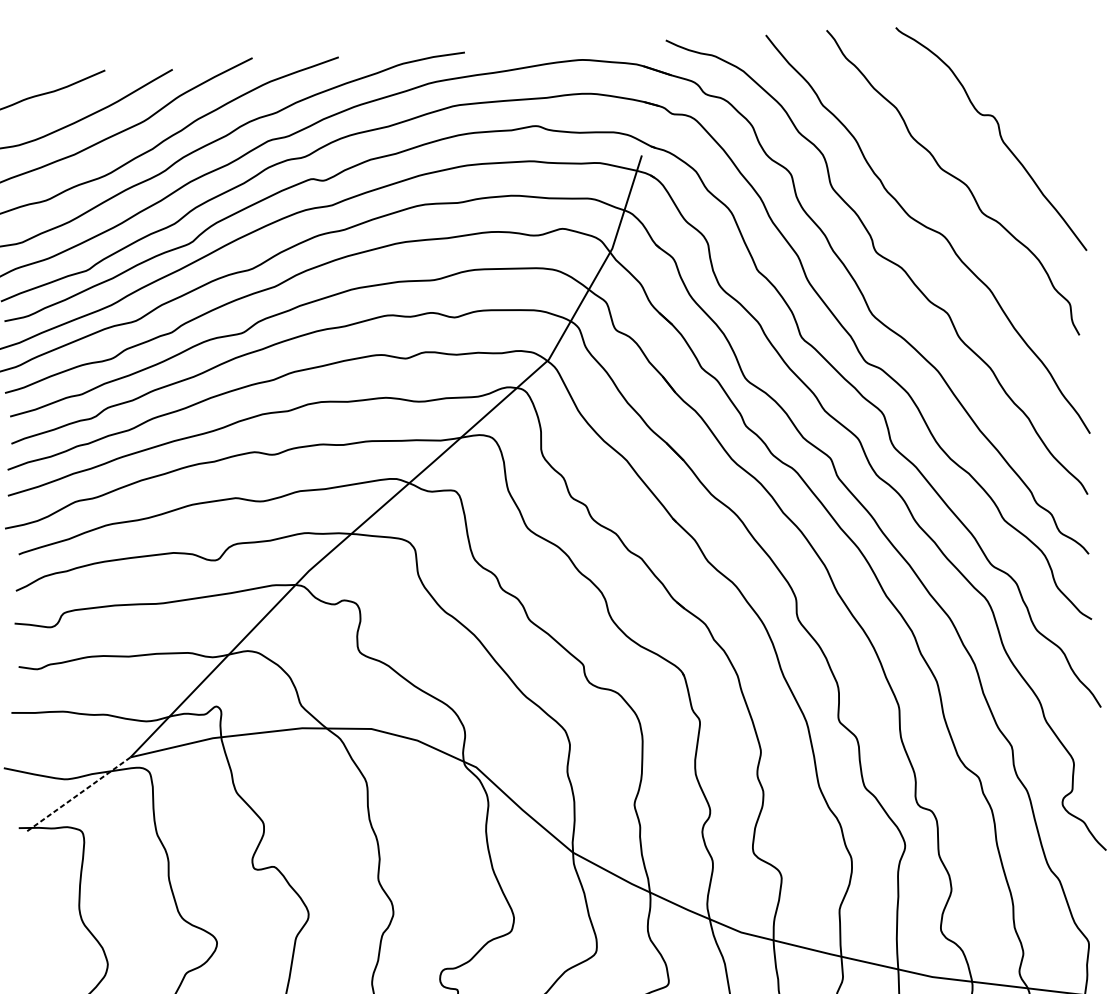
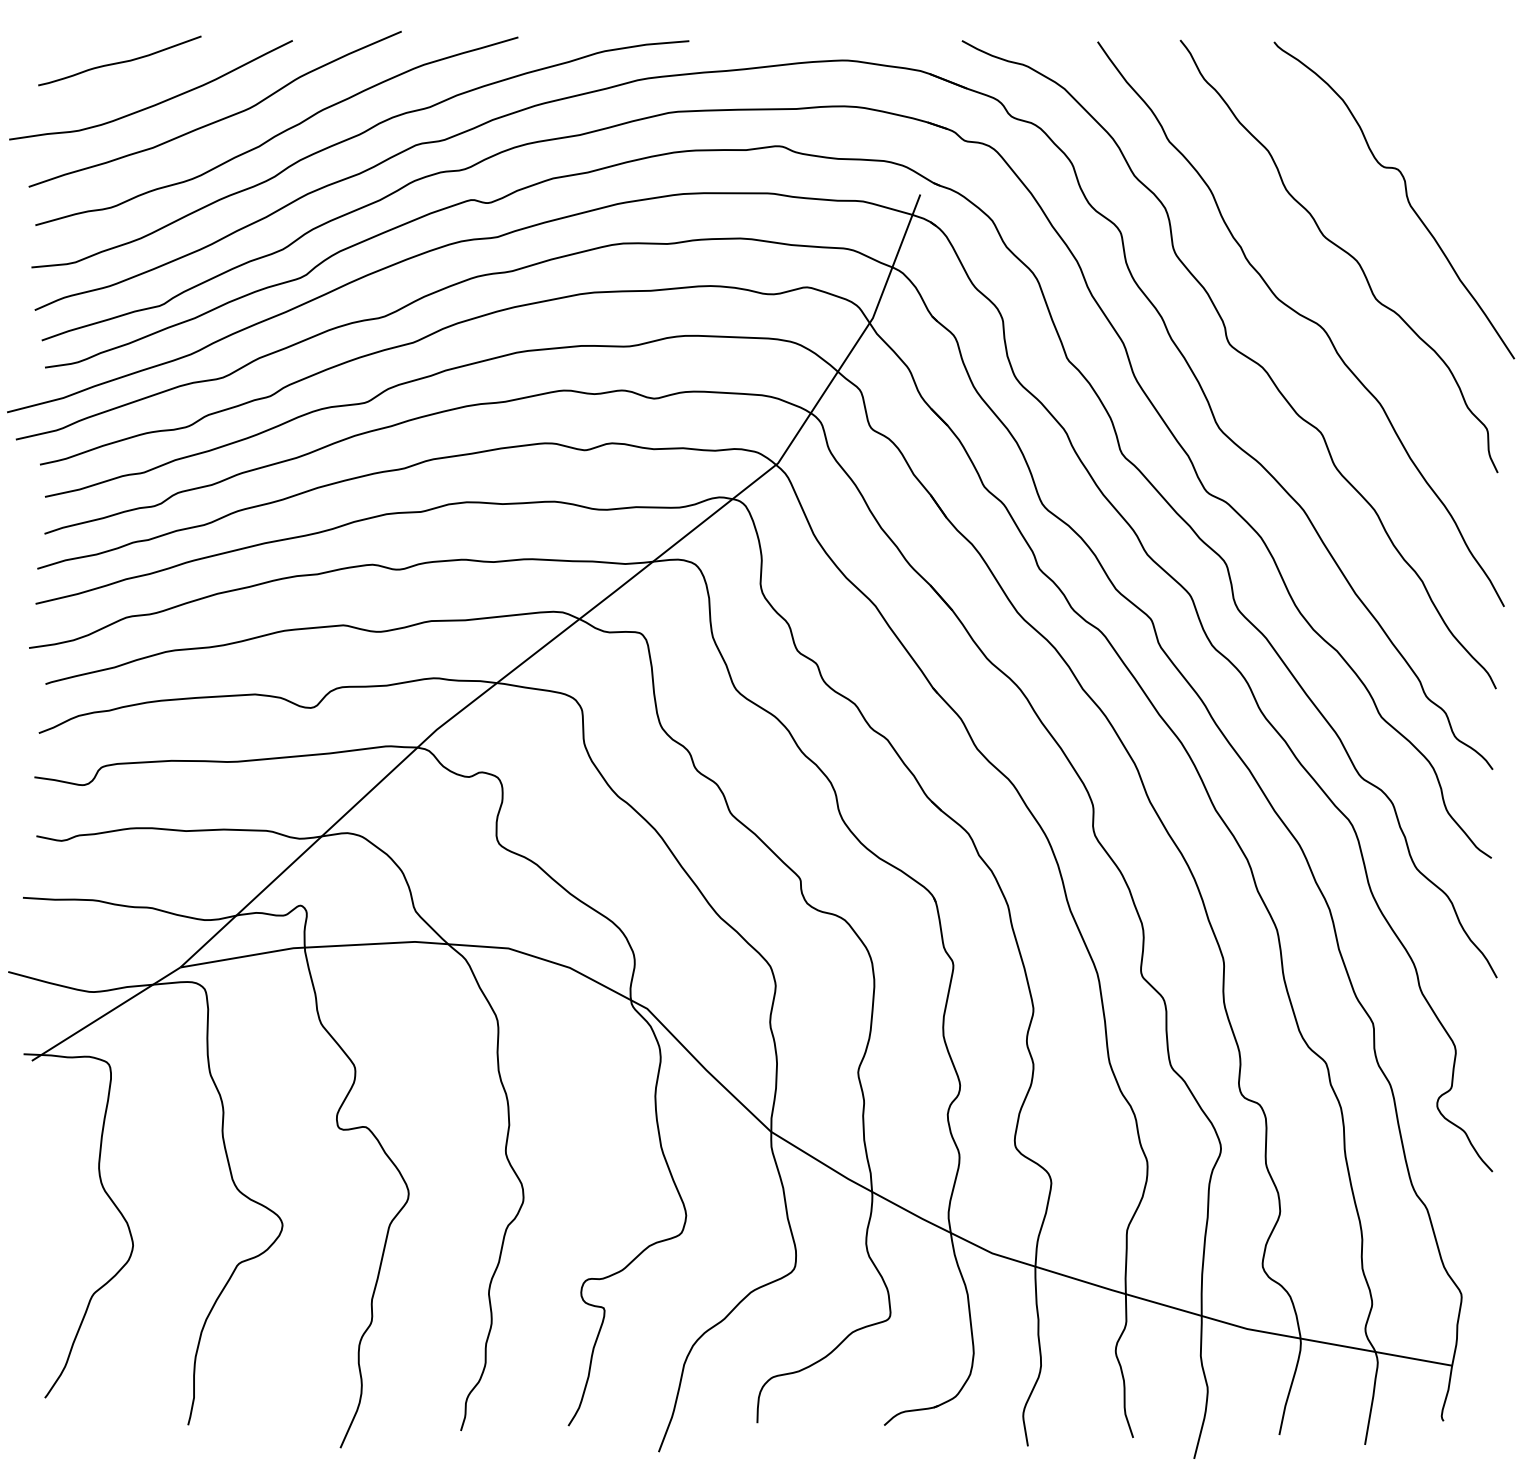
line: (78, 795) -> (106, 1014), dashed -> solid

